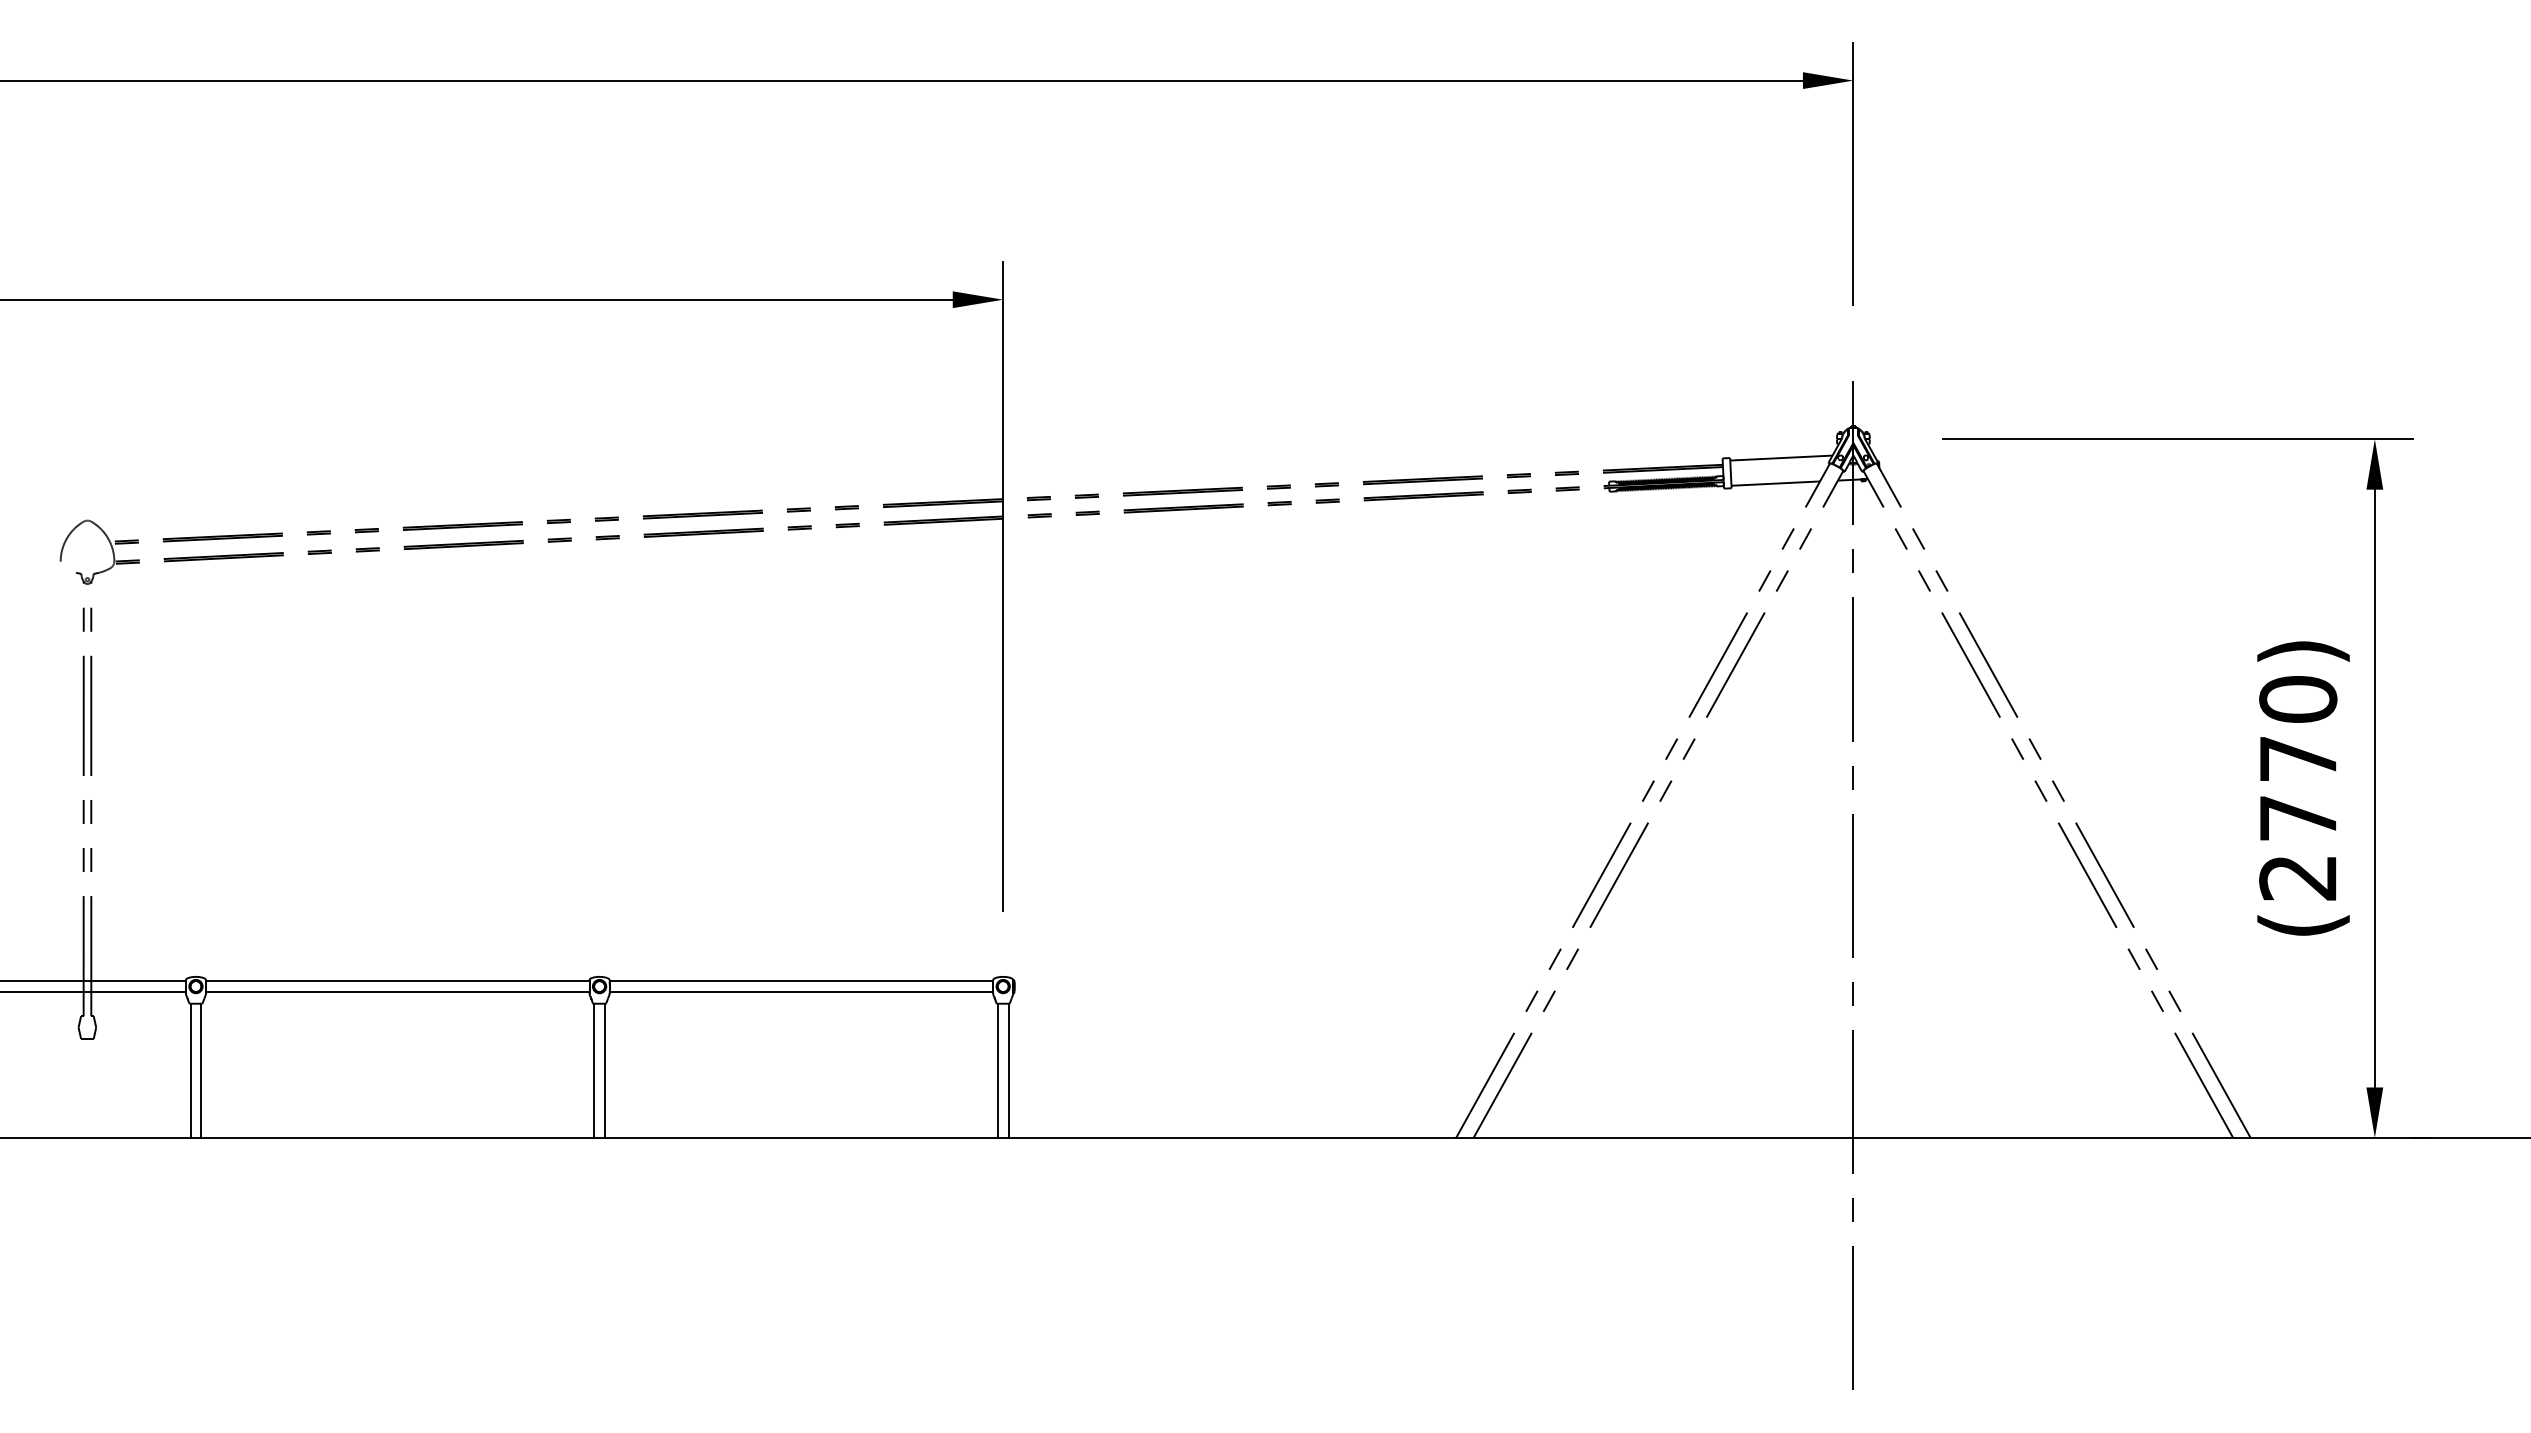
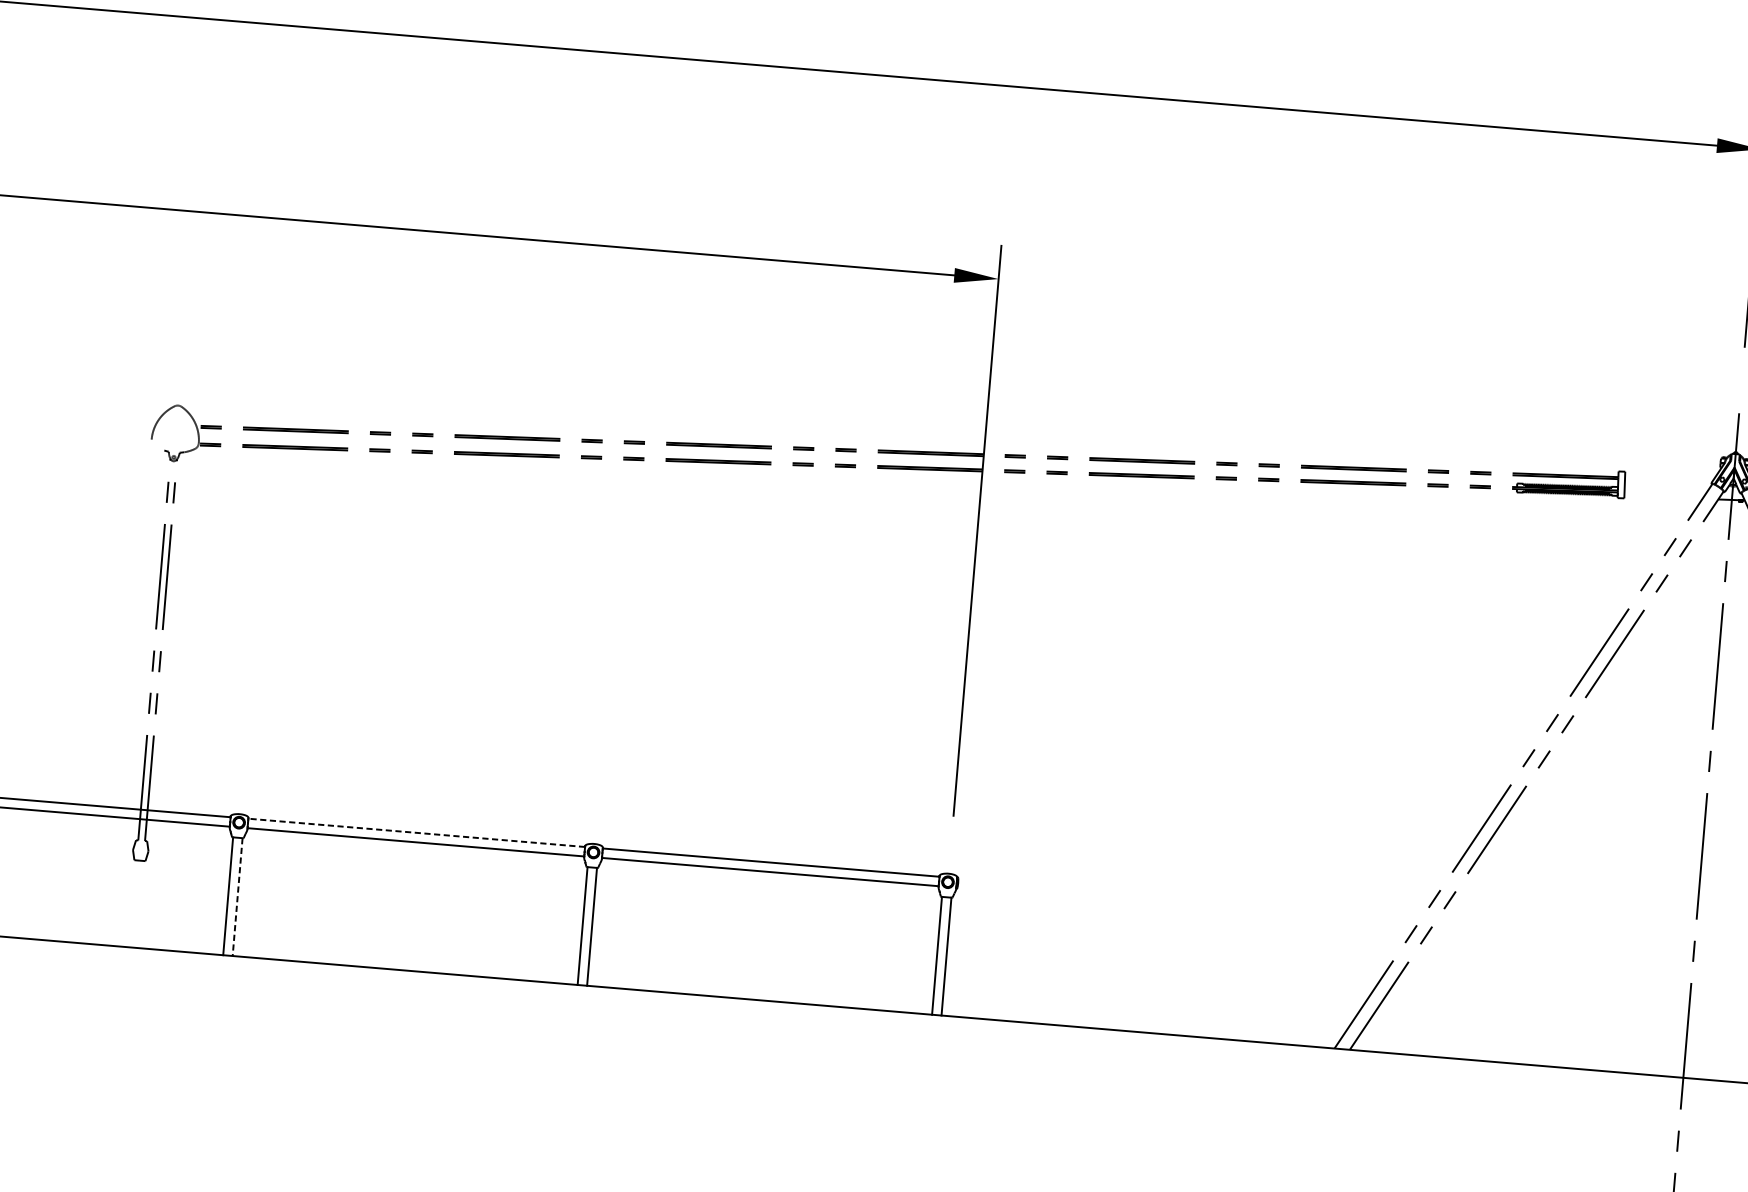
line: (1781, 457) -> (1670, 475), removed
line: (1775, 483) -> (1663, 497), removed
line: (397, 981) -> (416, 833), solid -> dashed
line: (201, 1071) -> (237, 897), solid -> dashed

